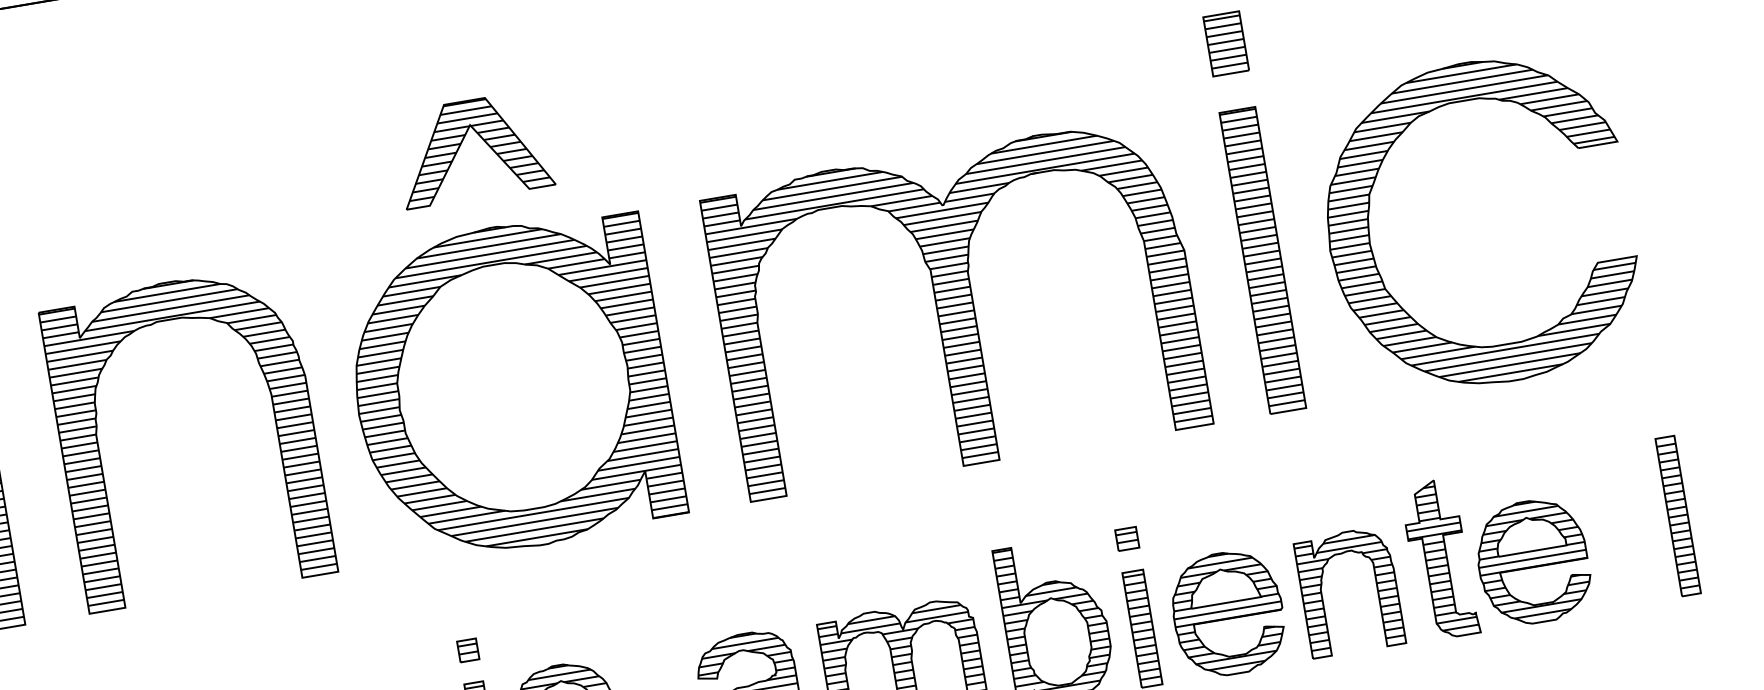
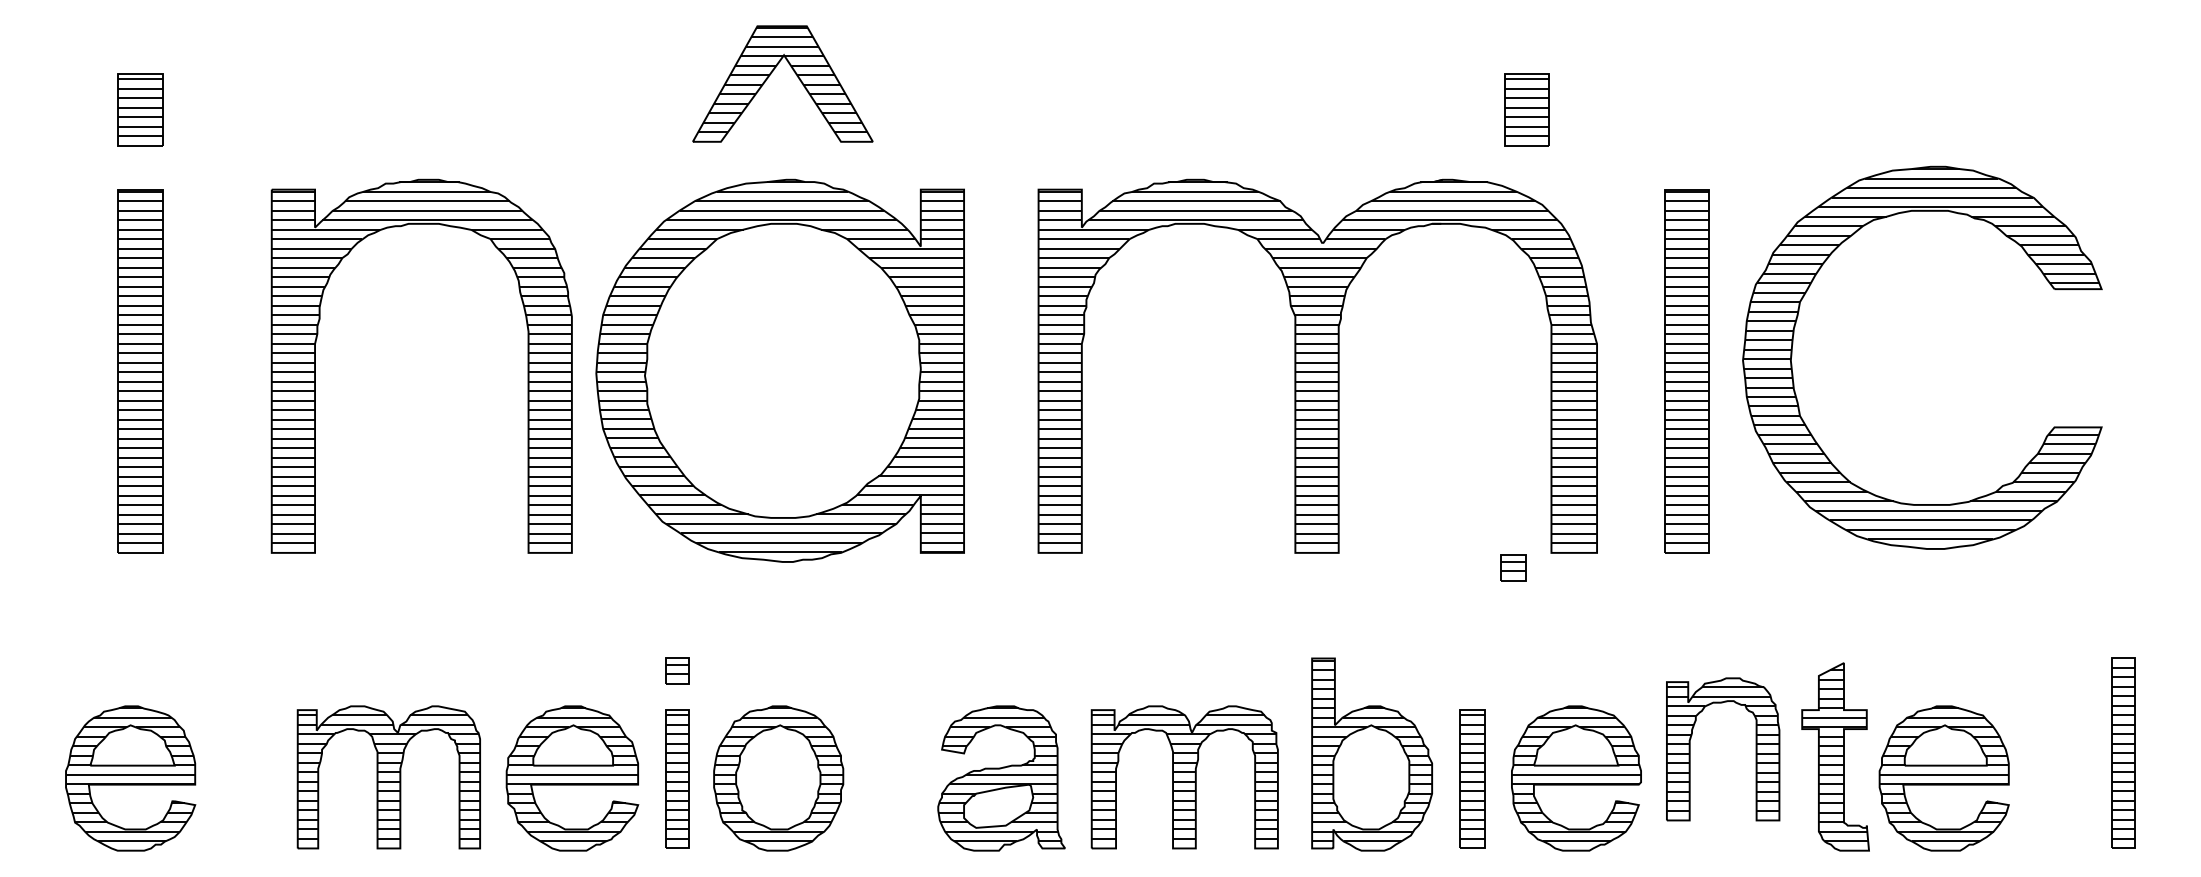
part: (1225, 43) -> (1526, 109), moved
part: (1369, 230) -> (1793, 344), moved
part: (99, 452) -> (315, 365), moved
part: (1126, 538) -> (1513, 567), moved
part: (1376, 587) -> (1755, 749), moved

